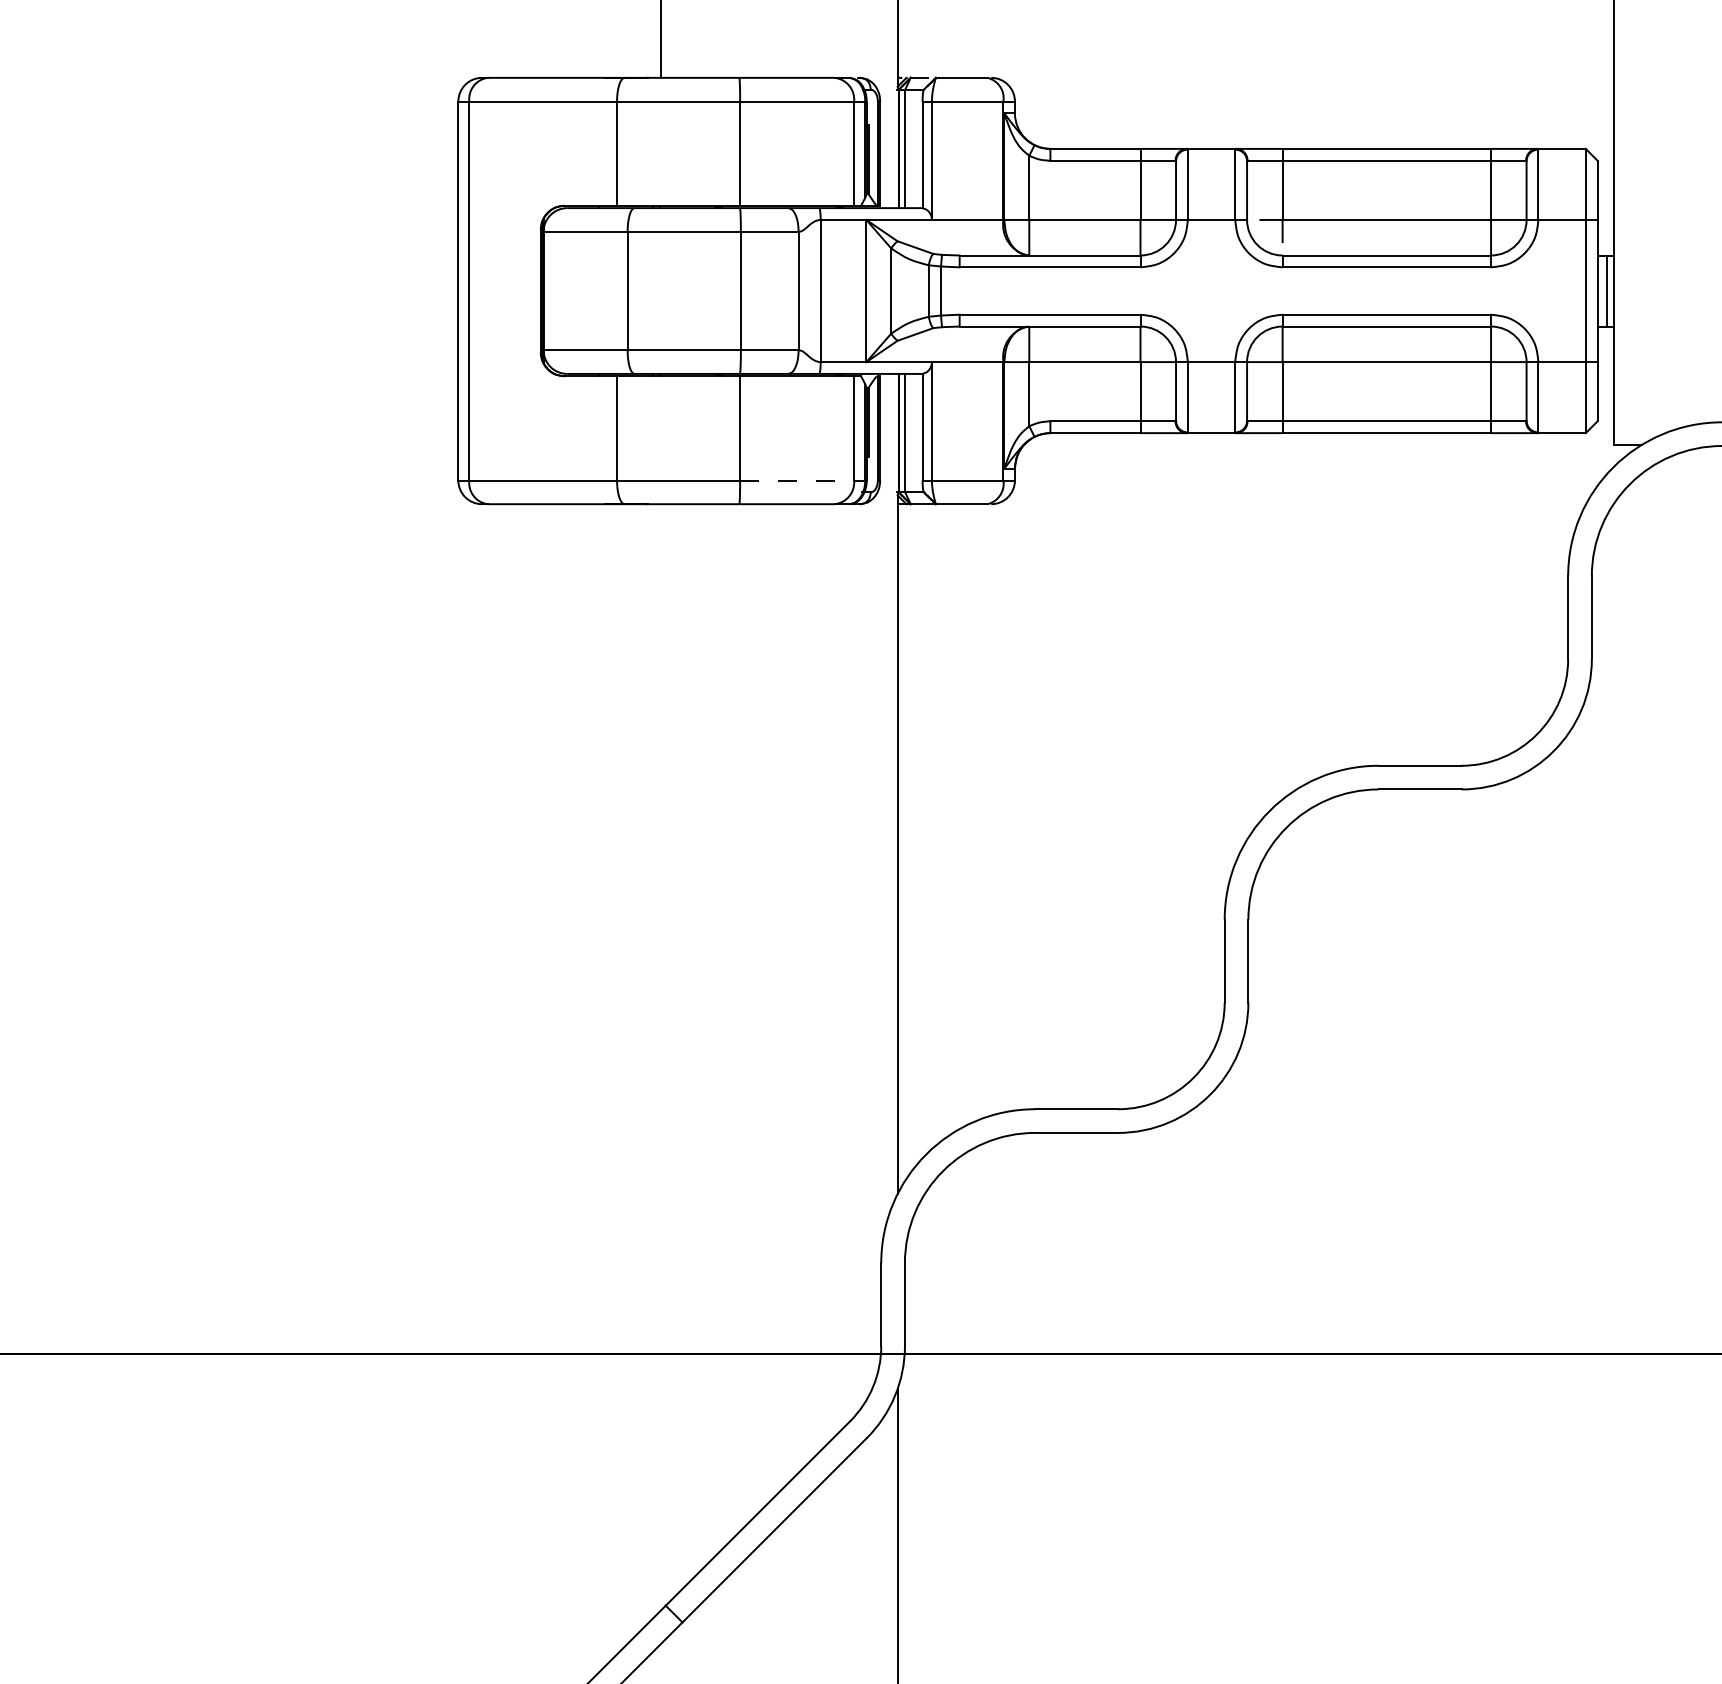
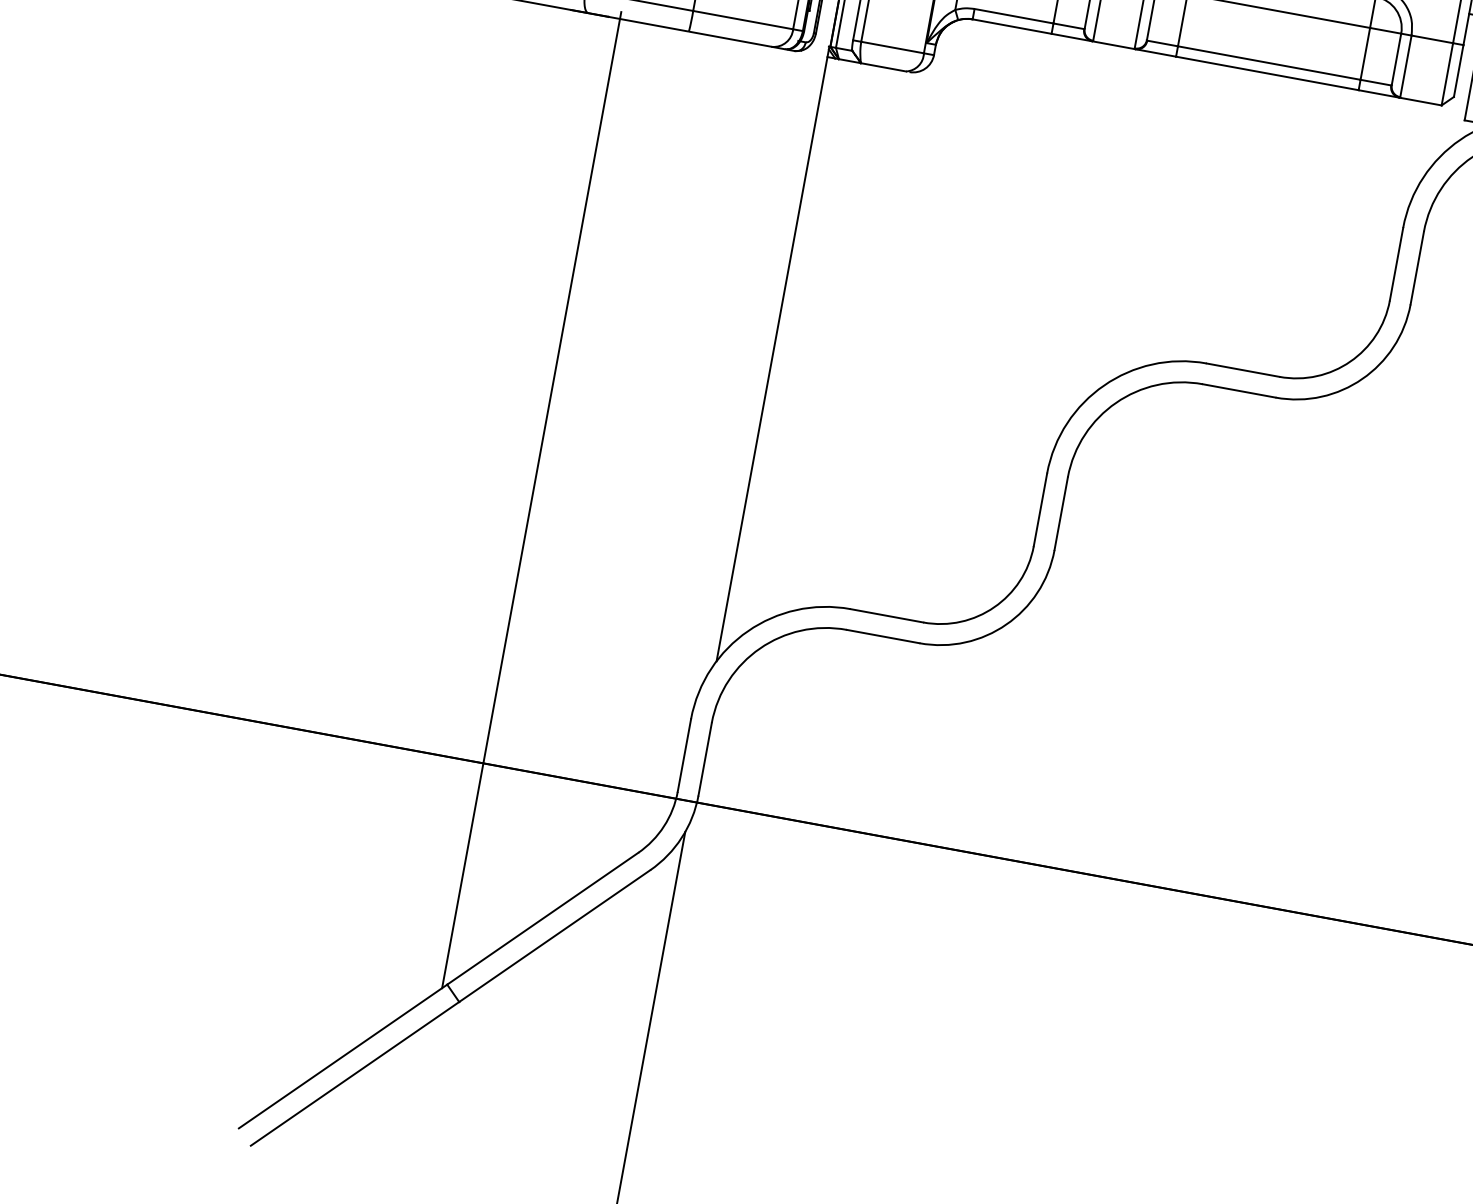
line: (797, 480) -> (743, 20), dashed -> solid
line: (660, 1053) -> (531, 500), added

